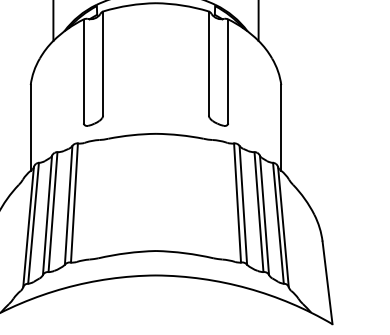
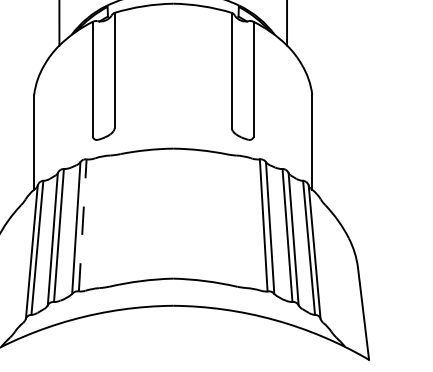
line: (74, 203) -> (82, 225), solid -> dashed

